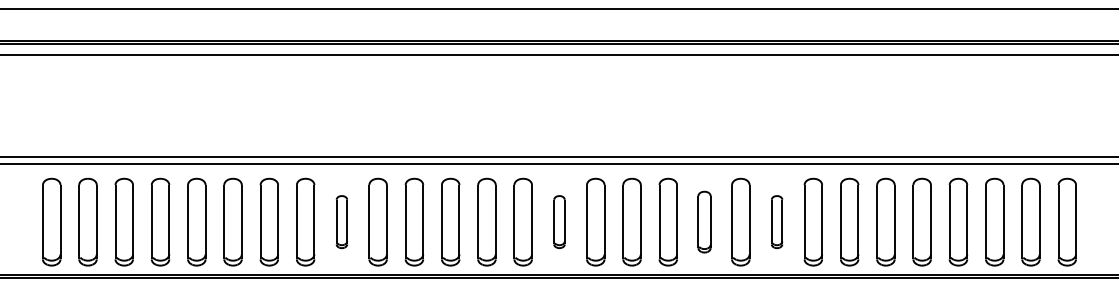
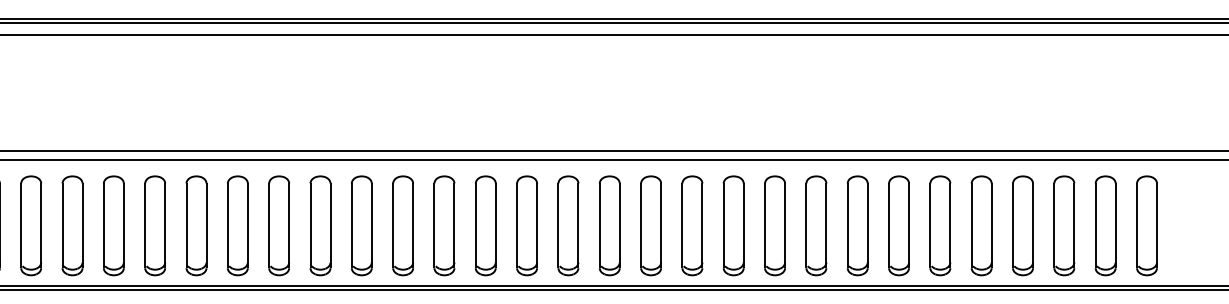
part: (341, 221) -> (320, 225), size x1.67
part: (559, 221) -> (568, 225), size x1.67
part: (704, 221) -> (733, 225), size x1.43
part: (776, 221) -> (815, 225), size x1.67

